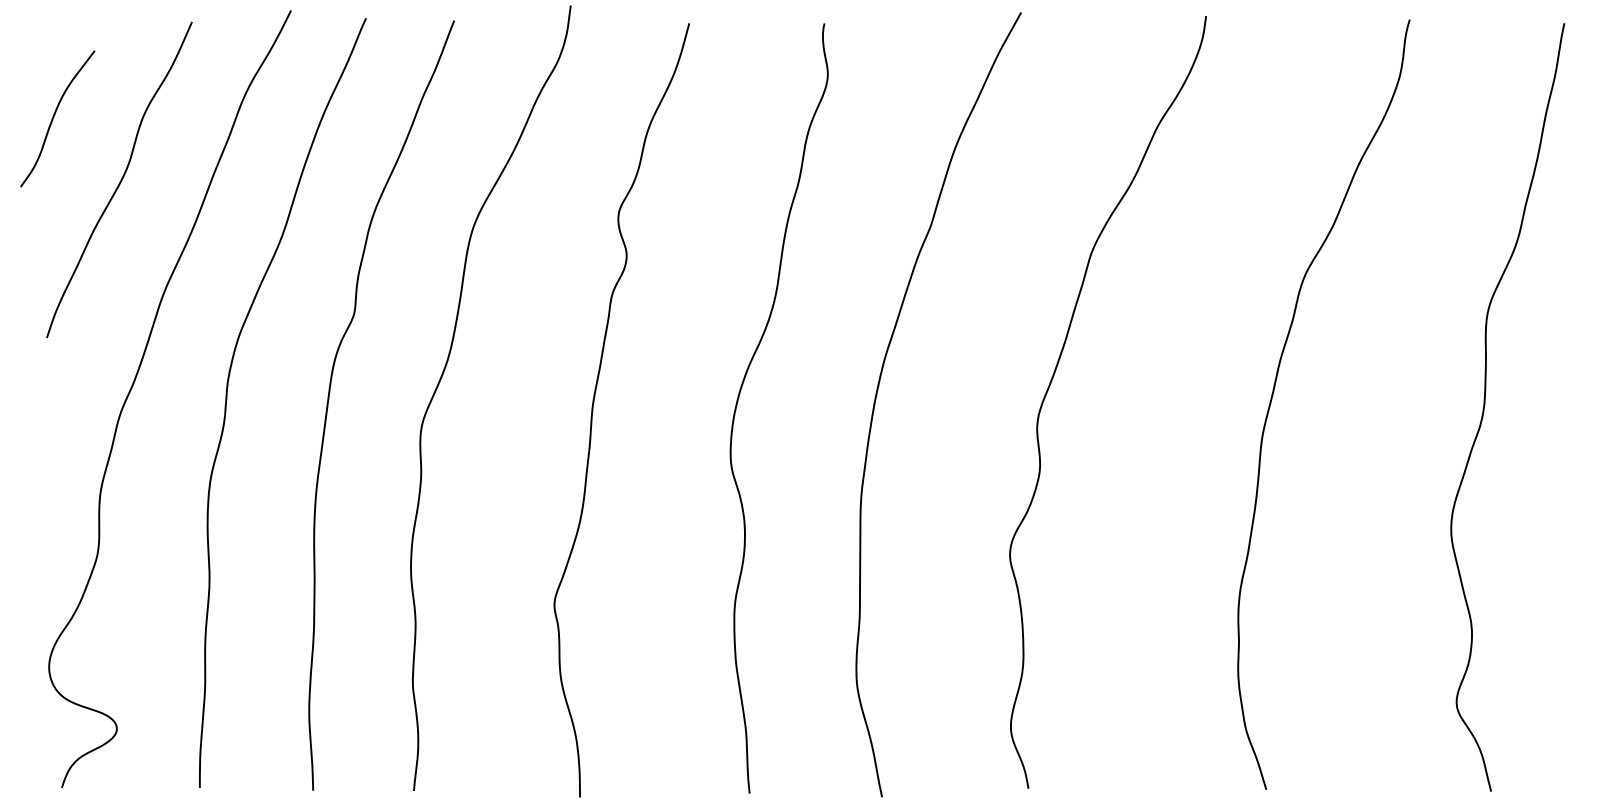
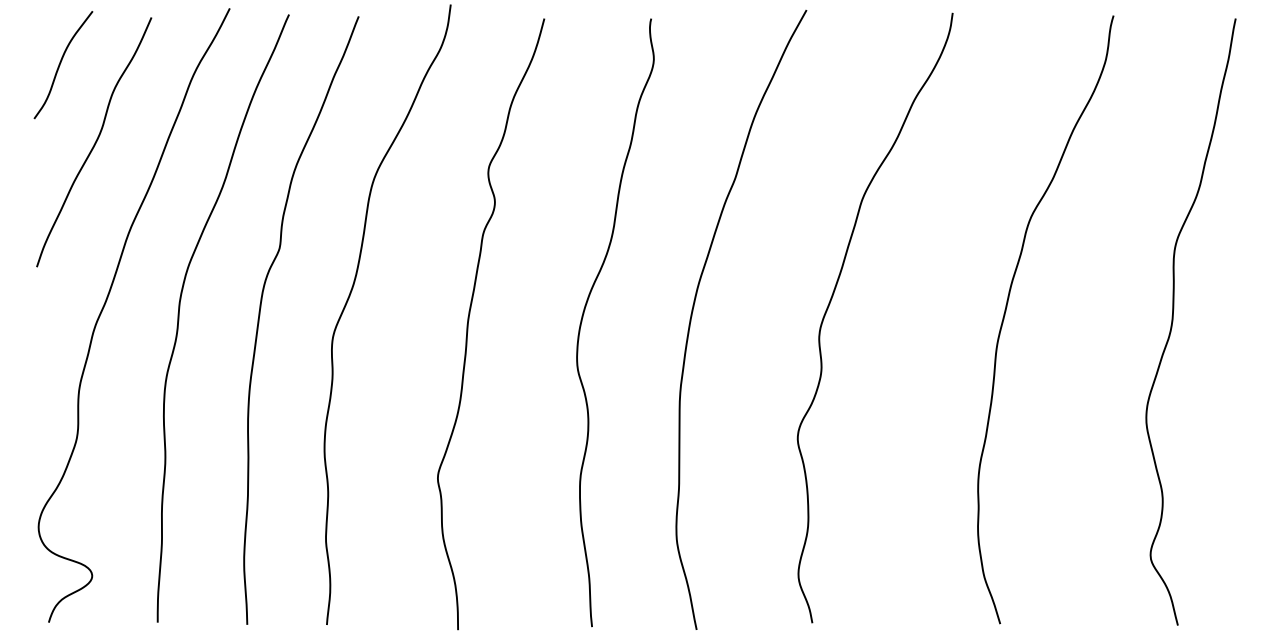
curve: (55, 116) -> (61, 63), moved

